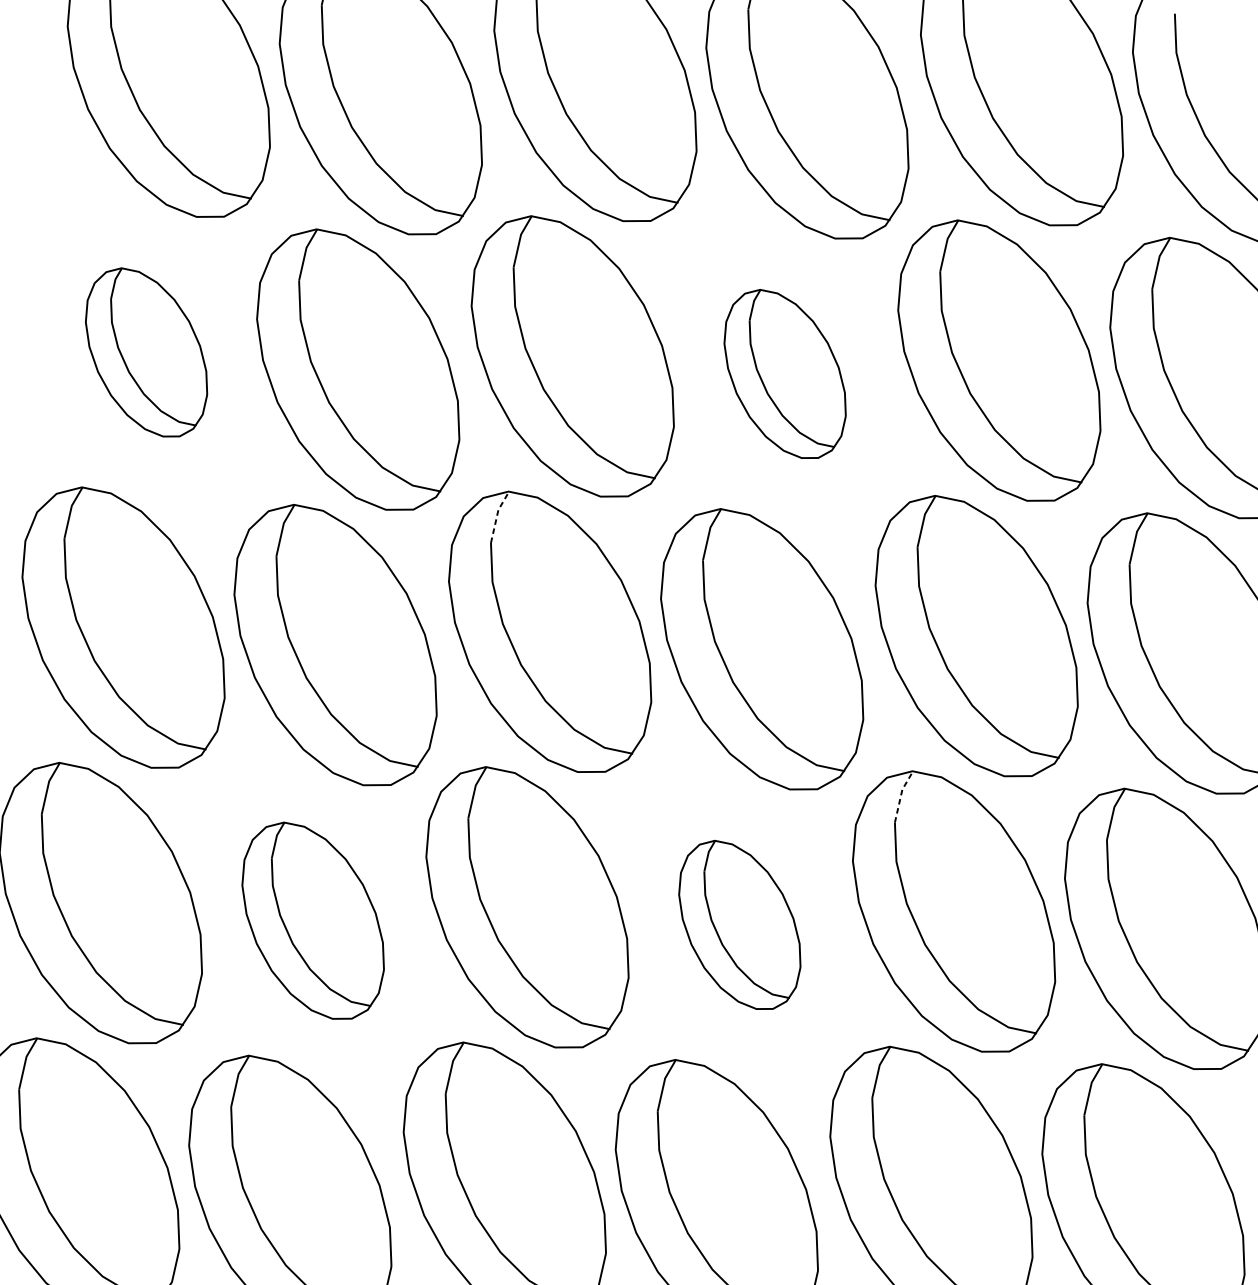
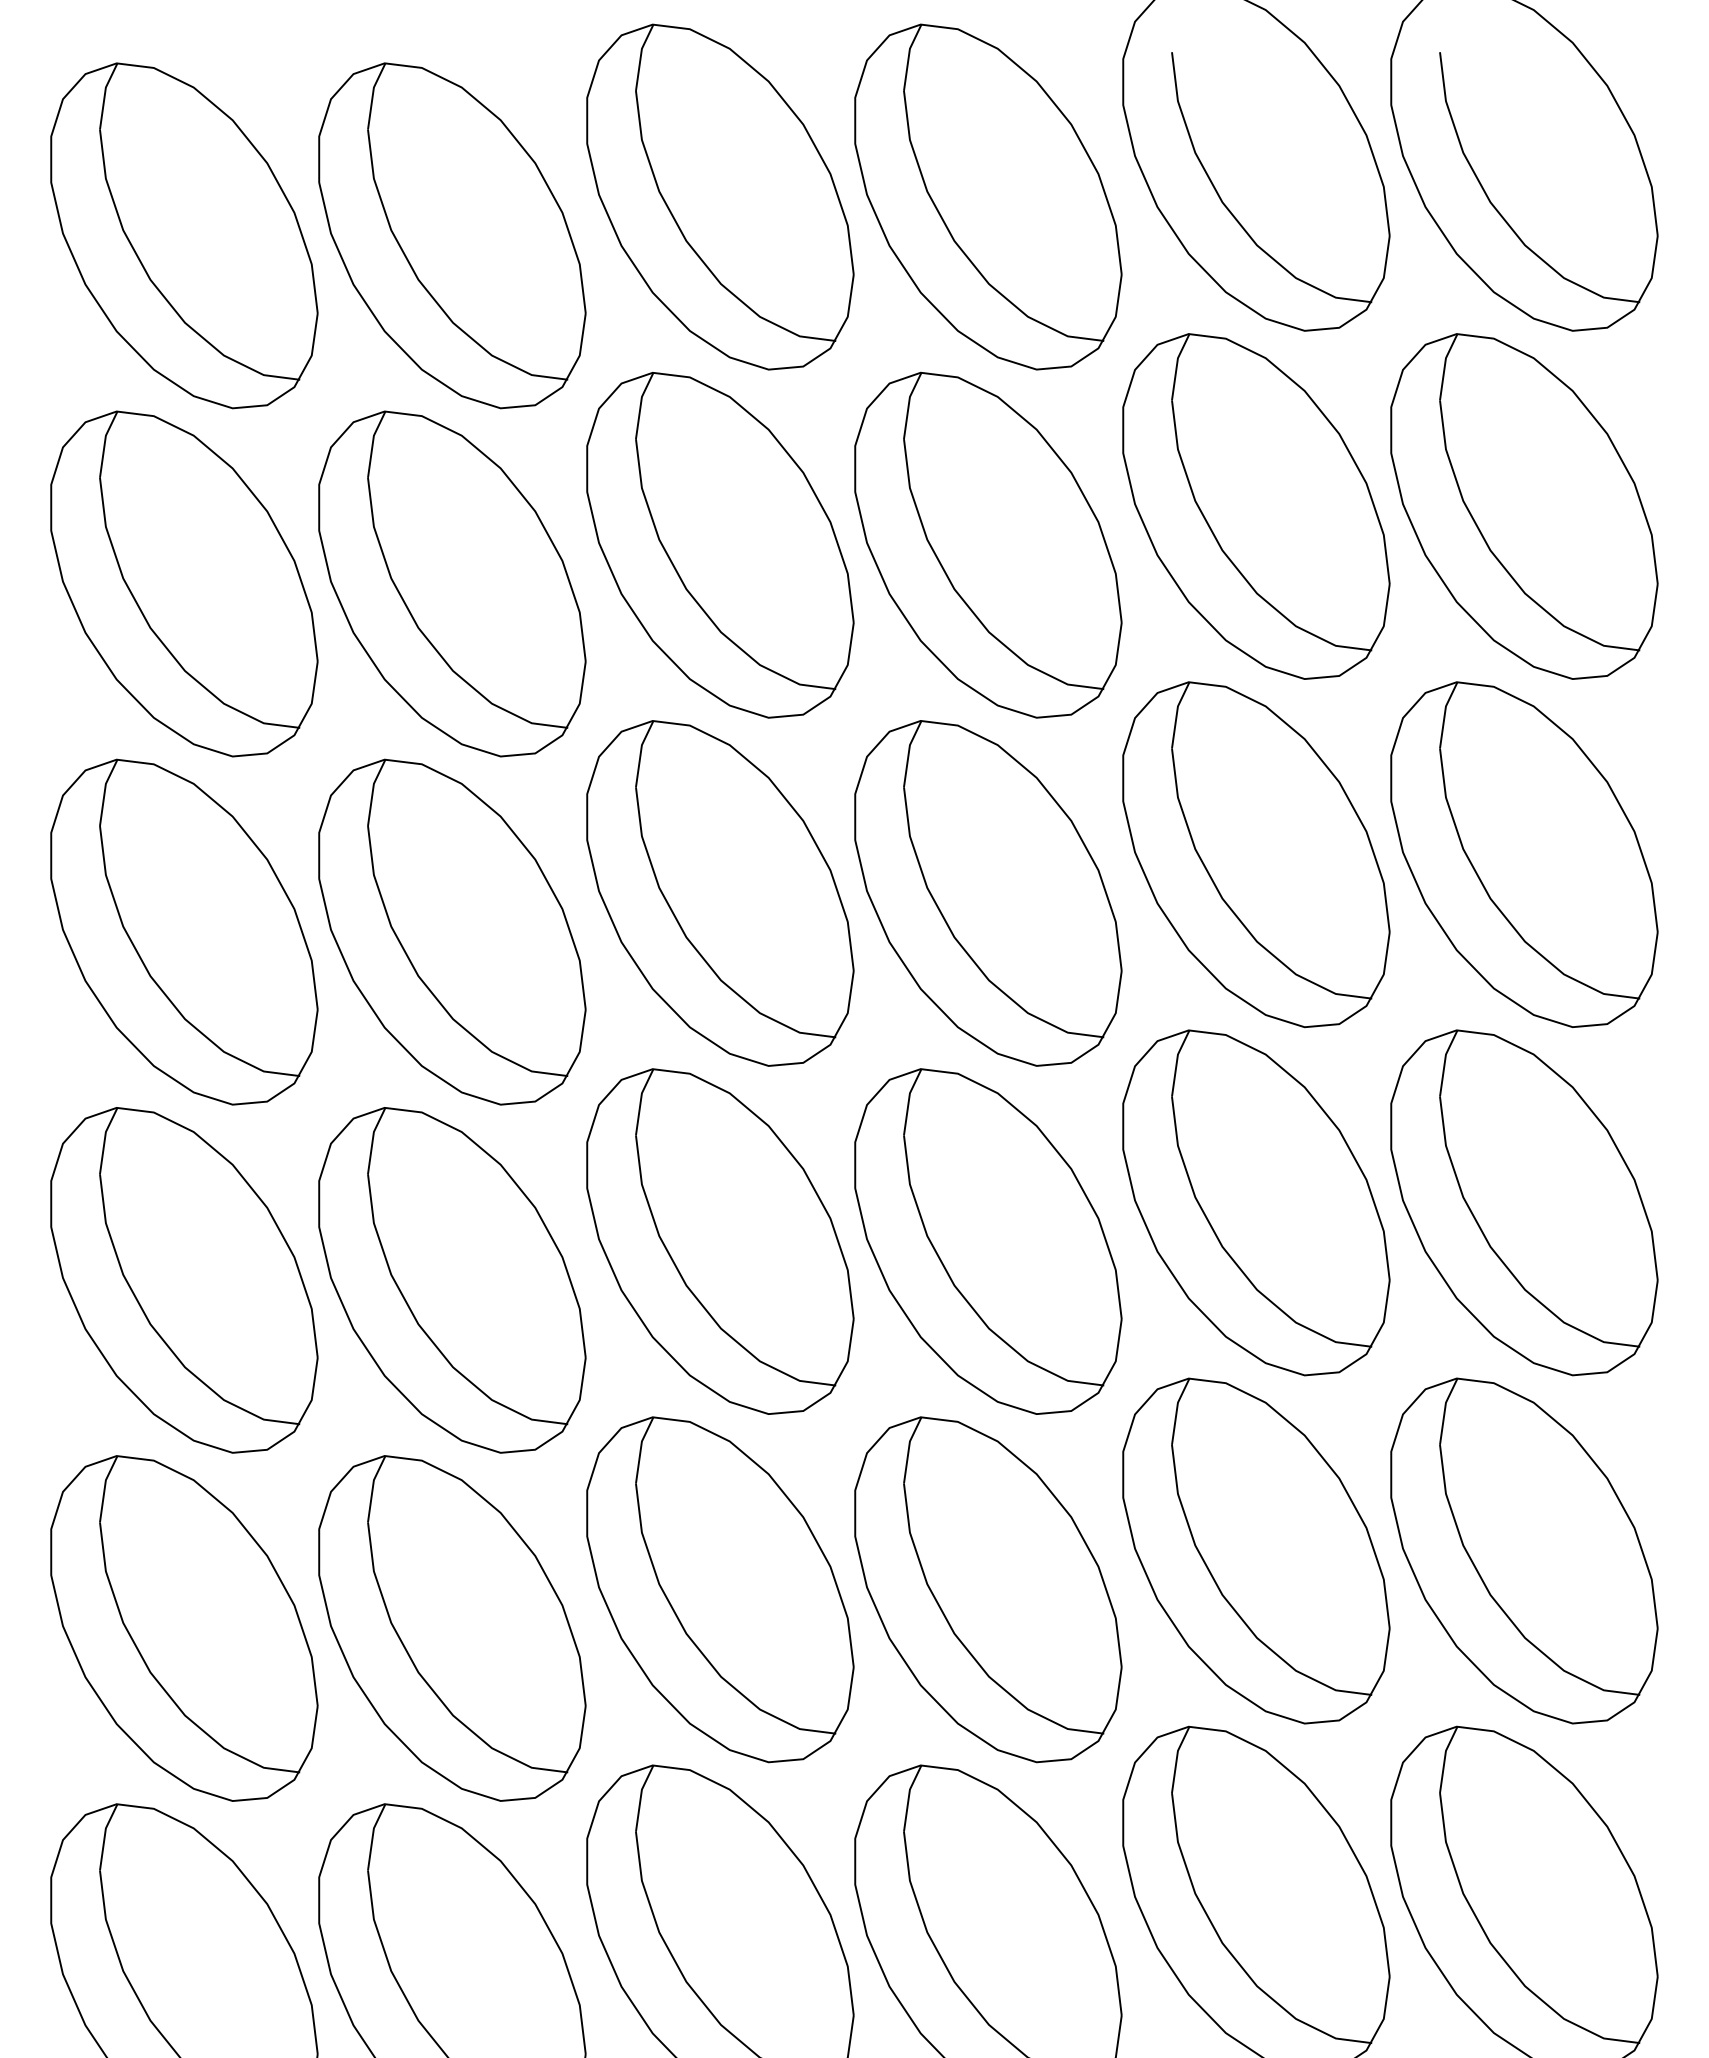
part: (147, 352) -> (184, 583), size x1.67
part: (785, 373) -> (988, 544), size x1.67
line: (496, 514) -> (640, 751), dashed -> solid
line: (900, 795) -> (1176, 1061), dashed -> solid
part: (313, 921) -> (452, 1280), size x1.43
part: (740, 925) -> (988, 1241), size x1.67

